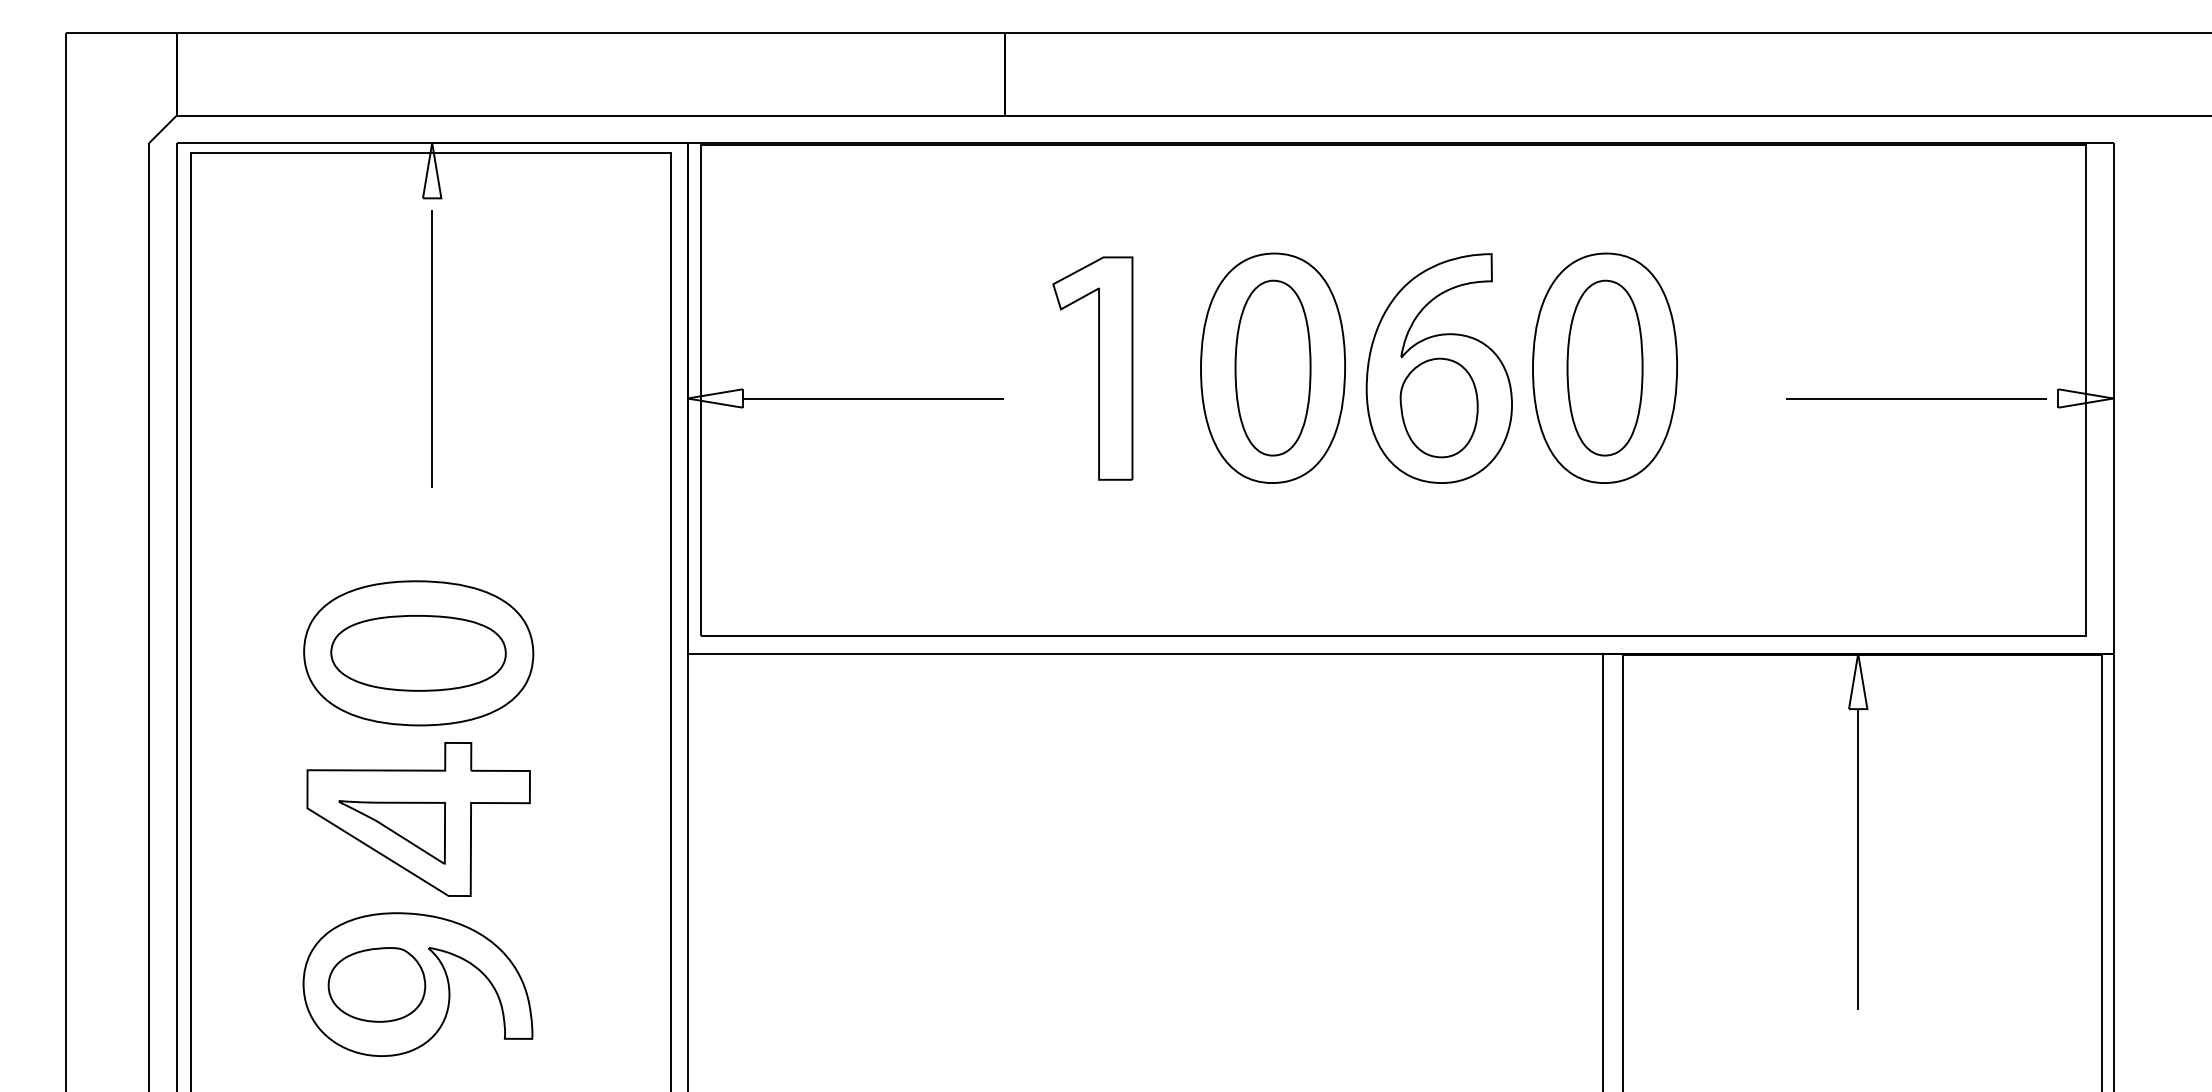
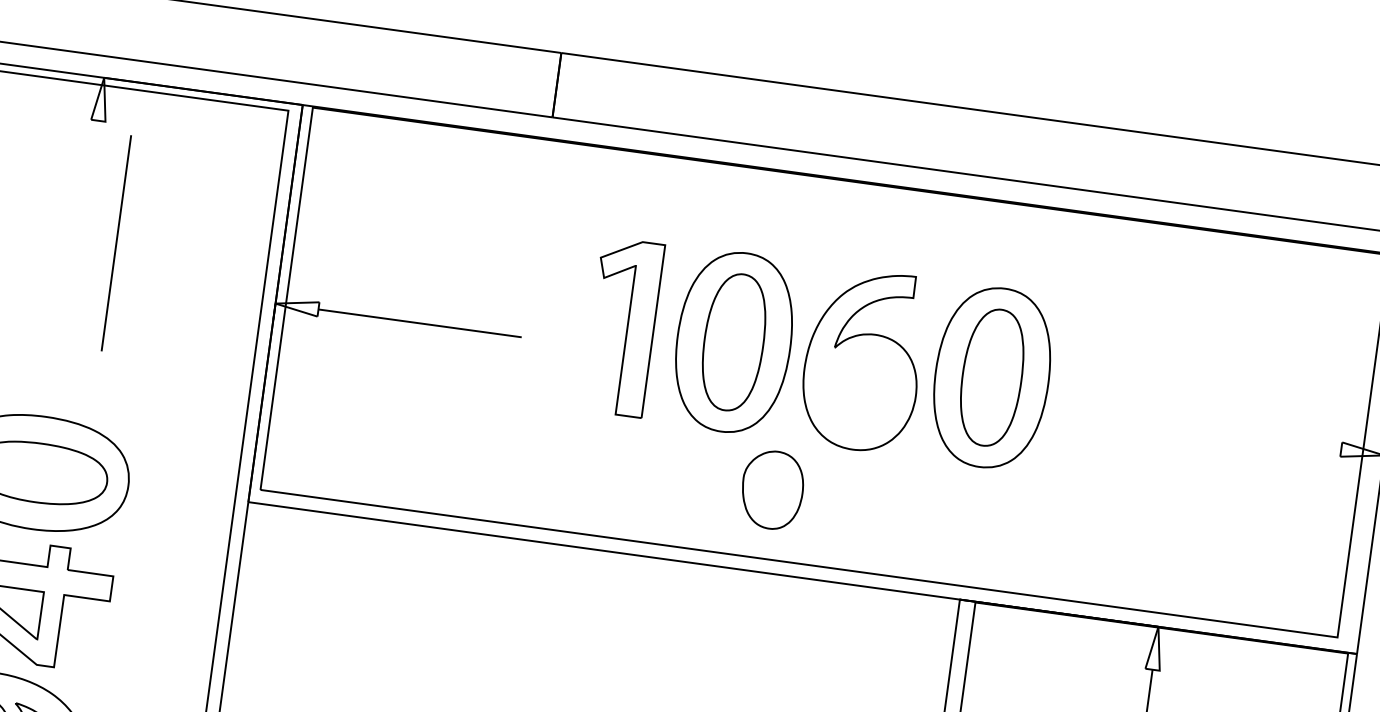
line: (431, 348) -> (115, 242), moved
part: (1092, 368) -> (622, 327), moved
line: (1916, 398) -> (1230, 434), removed
part: (1438, 407) -> (771, 489), moved

